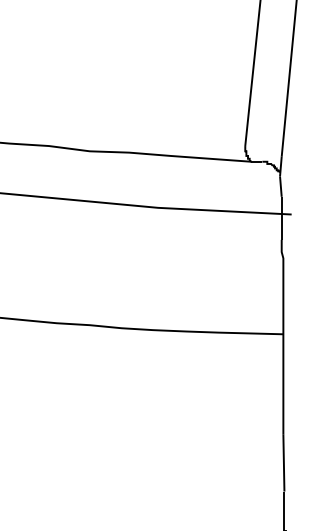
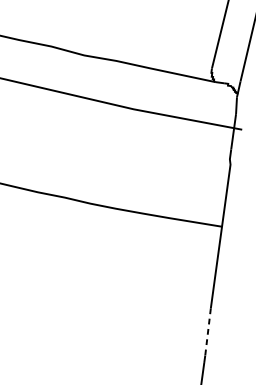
line: (283, 462) -> (207, 331), solid -> dashed

